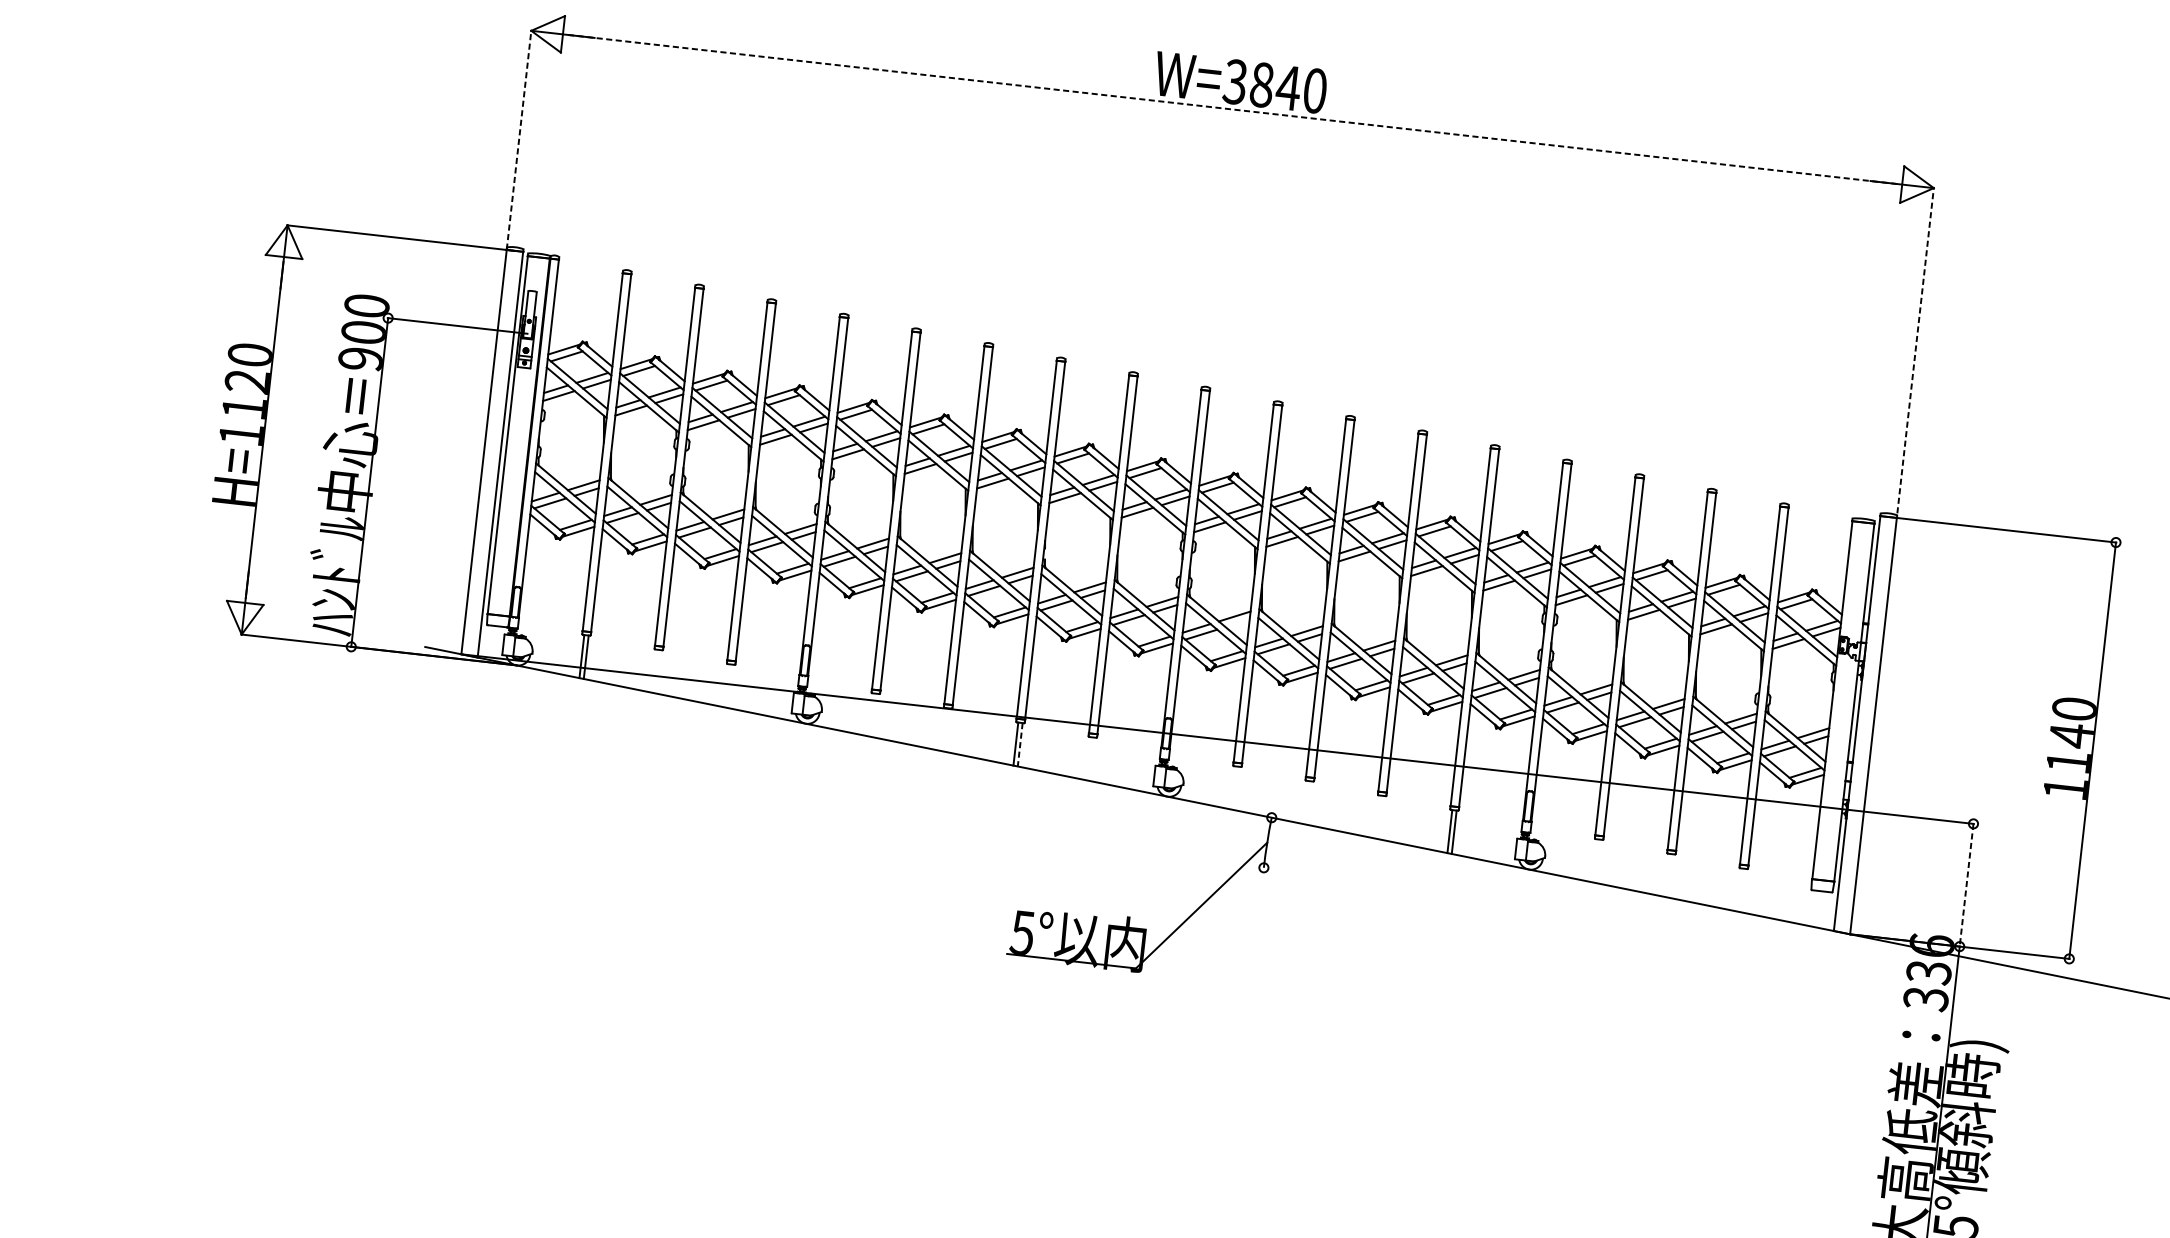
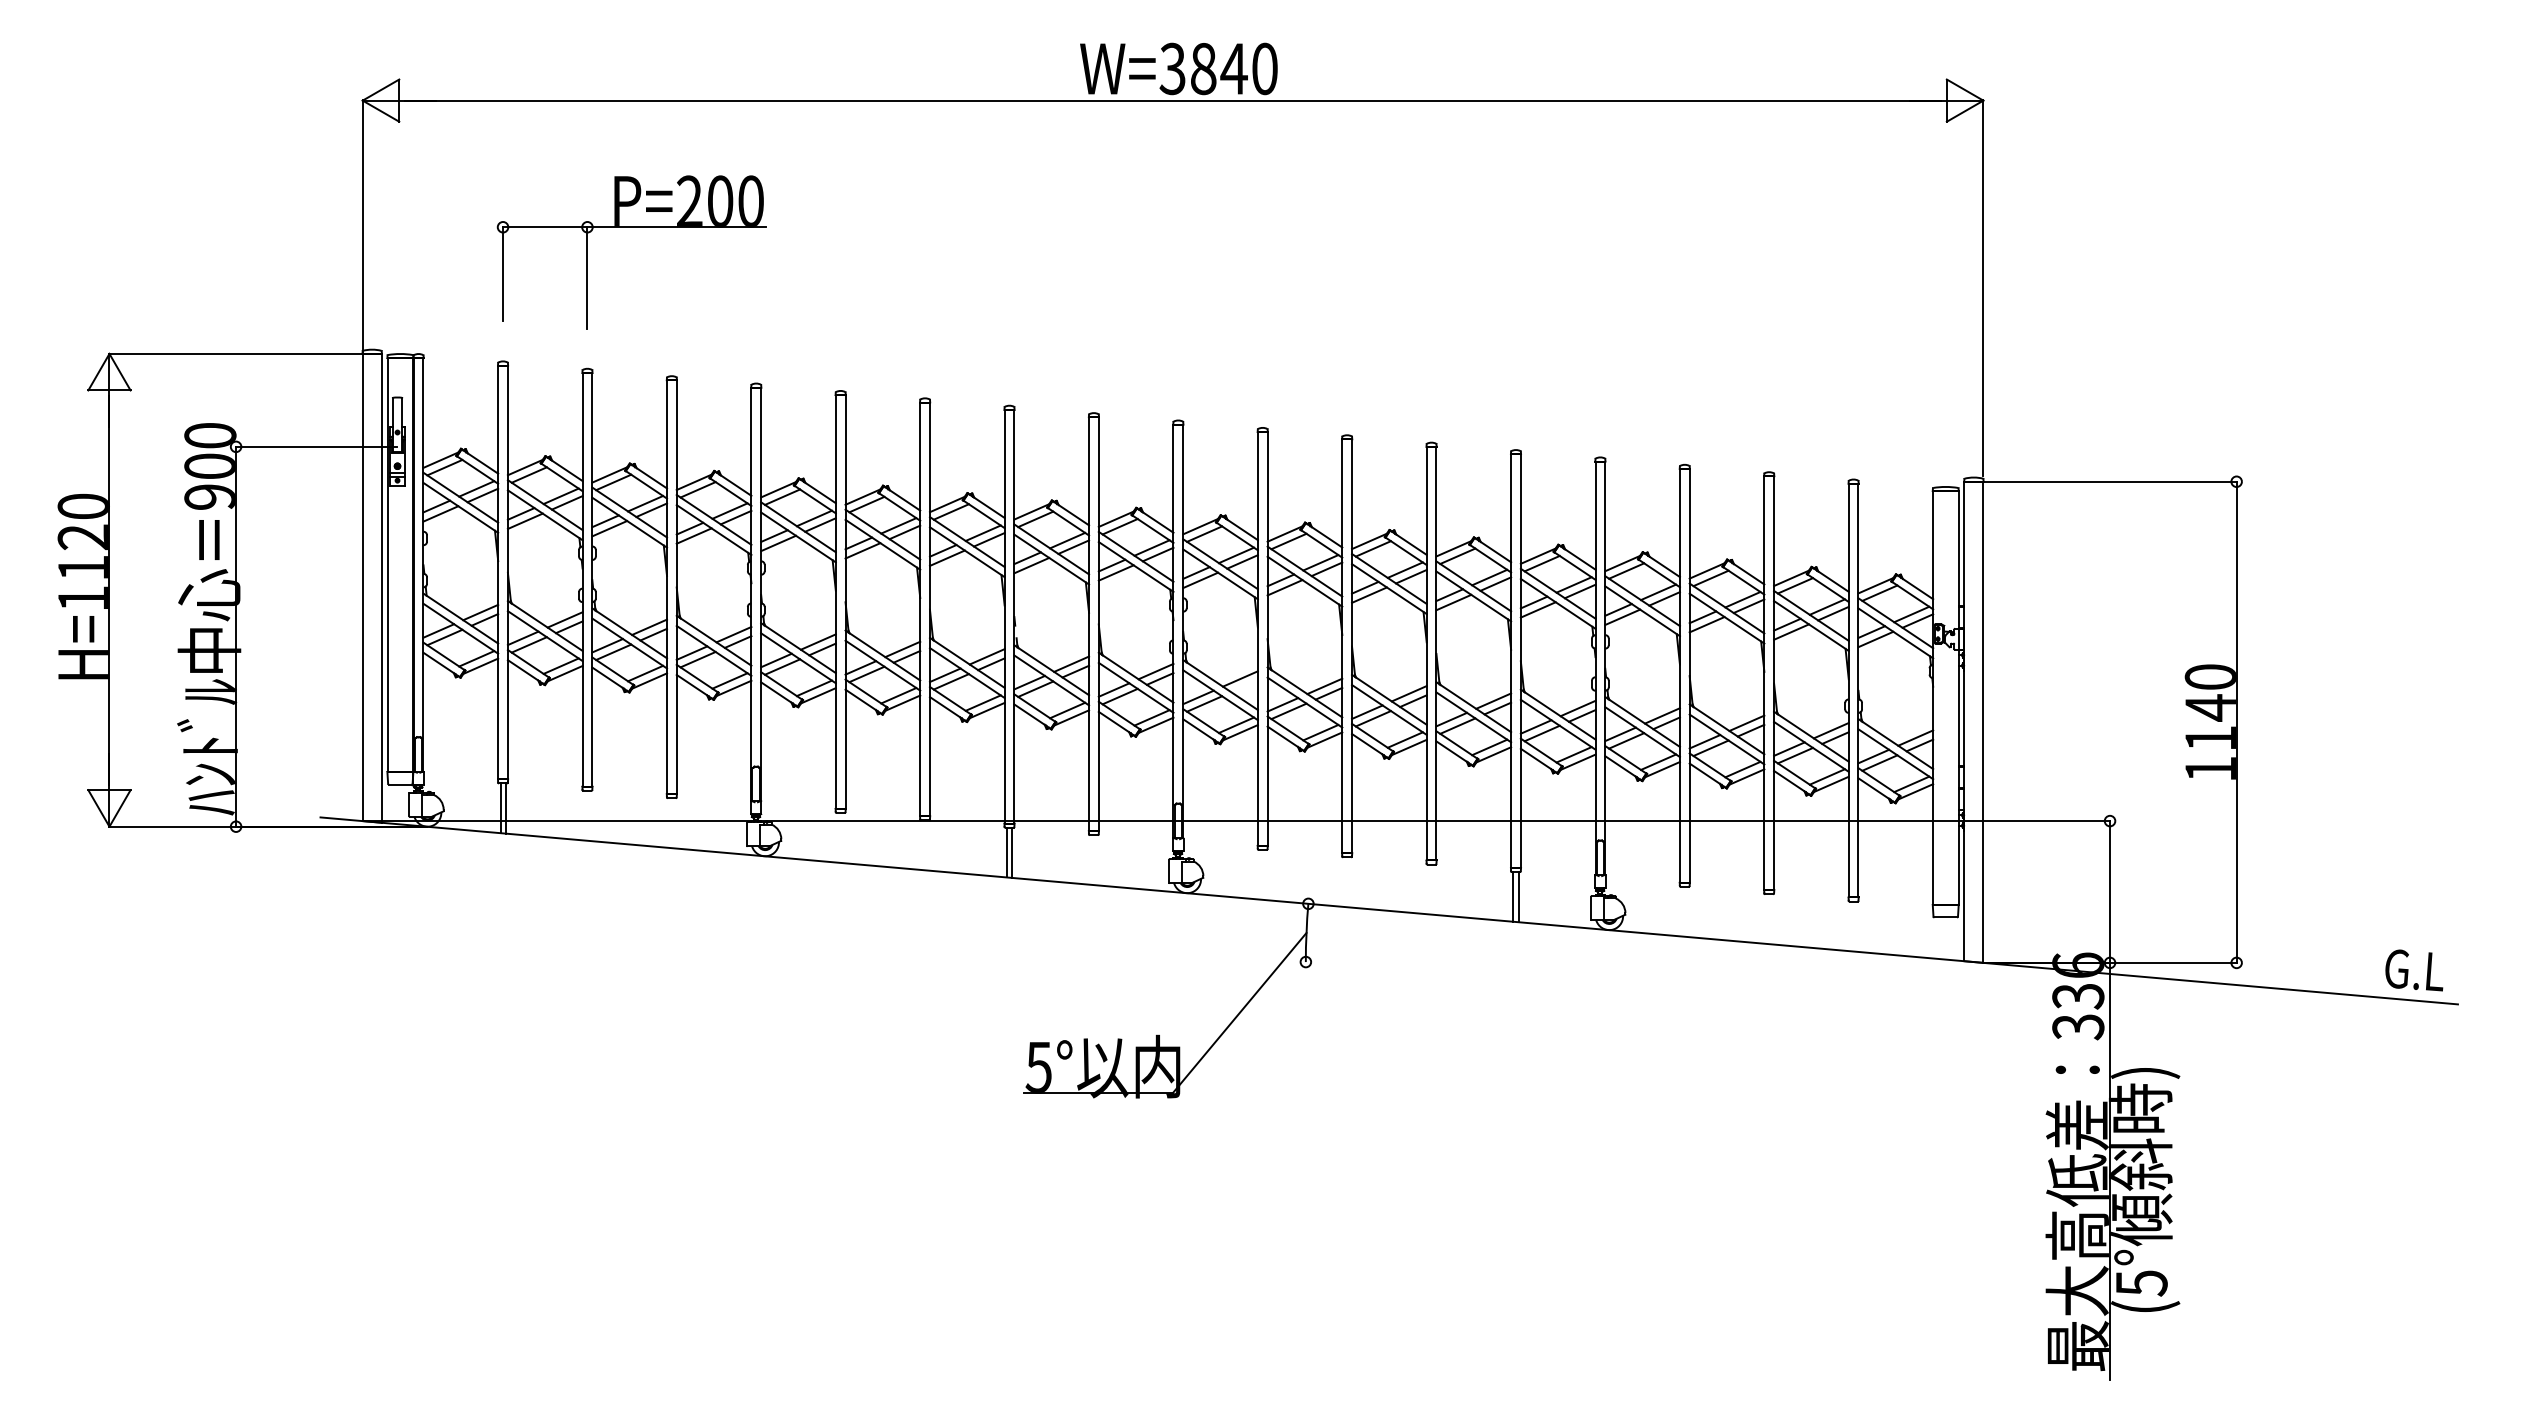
line: (1232, 109) -> (1172, 100), dashed -> solid
line: (518, 139) -> (362, 226), dashed -> solid
part: (751, 166) -> (631, 227), added
line: (1915, 349) -> (1983, 287), dashed -> solid
line: (1020, 745) -> (1012, 853), dashed -> solid
line: (1966, 885) -> (2110, 892), dashed -> solid

